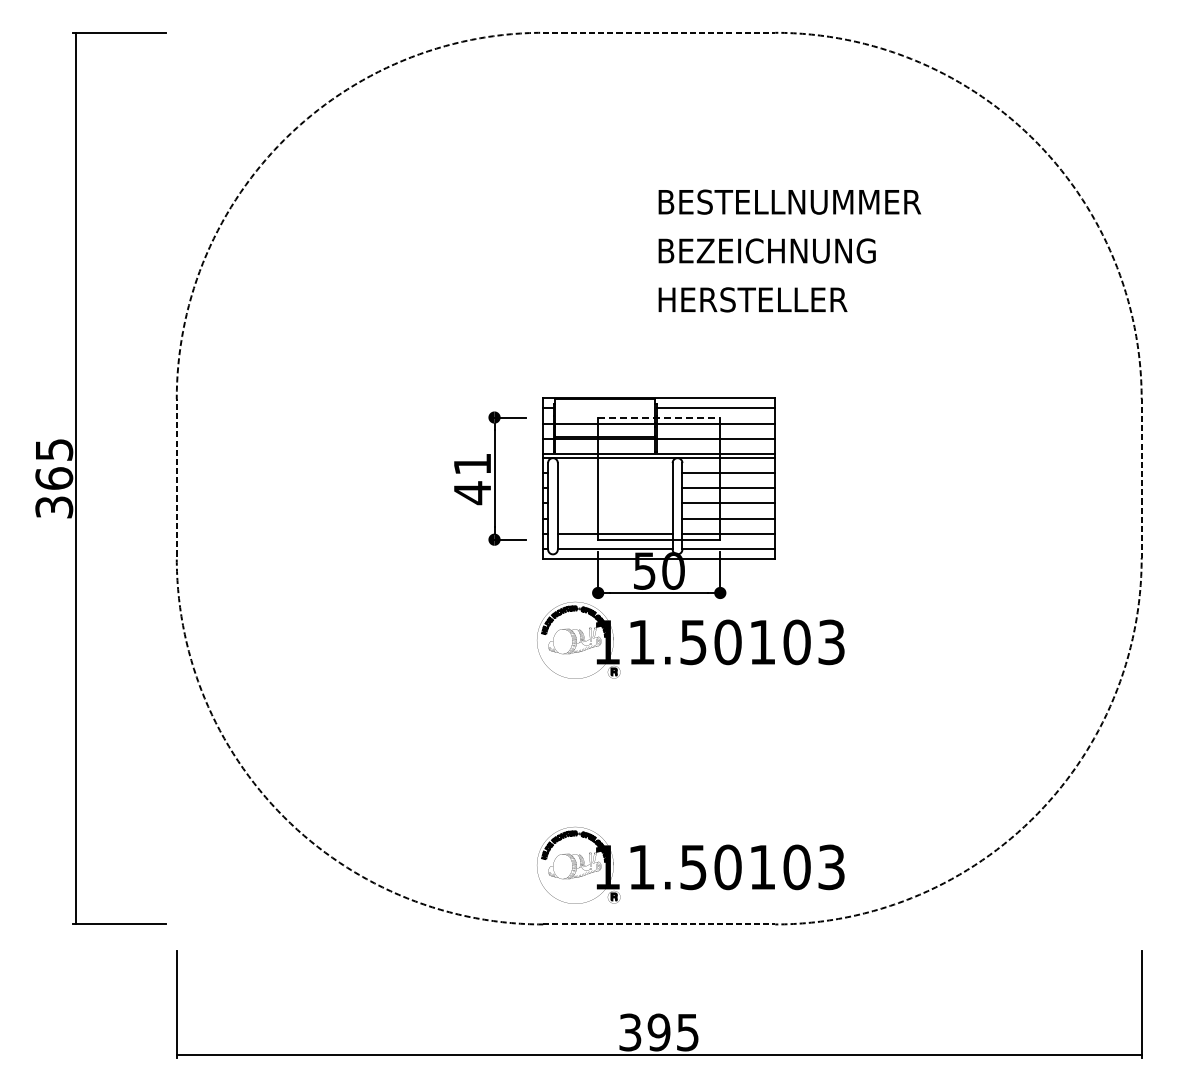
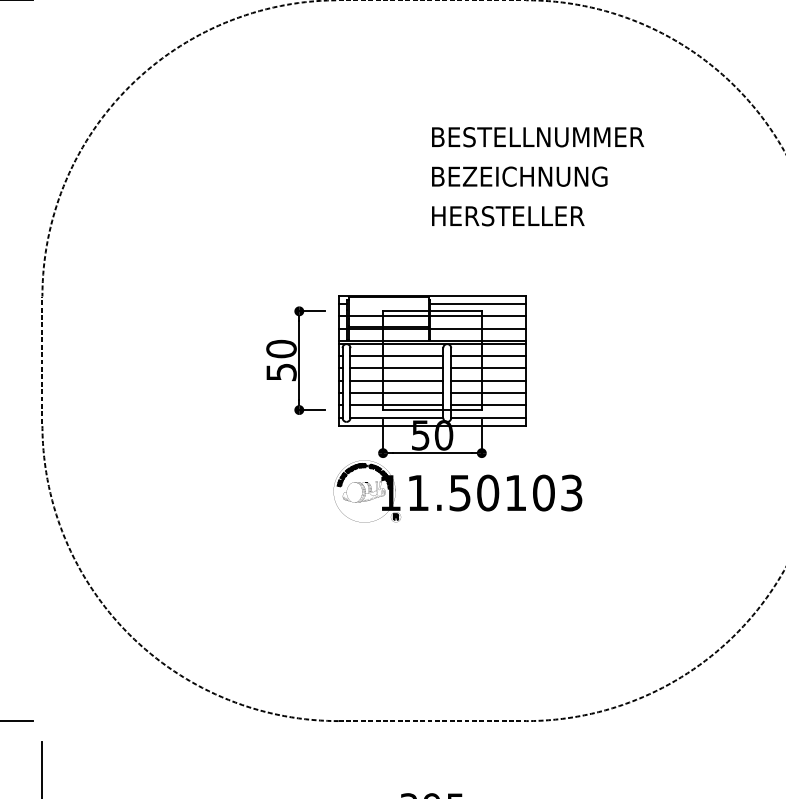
line: (659, 417) -> (432, 311), dashed -> solid
line: (614, 472) -> (396, 355), added
text: (472, 478) -> (281, 360), 41 -> 50
line: (614, 488) -> (396, 368), added
line: (614, 503) -> (396, 380), added
line: (614, 518) -> (396, 392), added
part: (690, 864) -> (457, 672), removed

